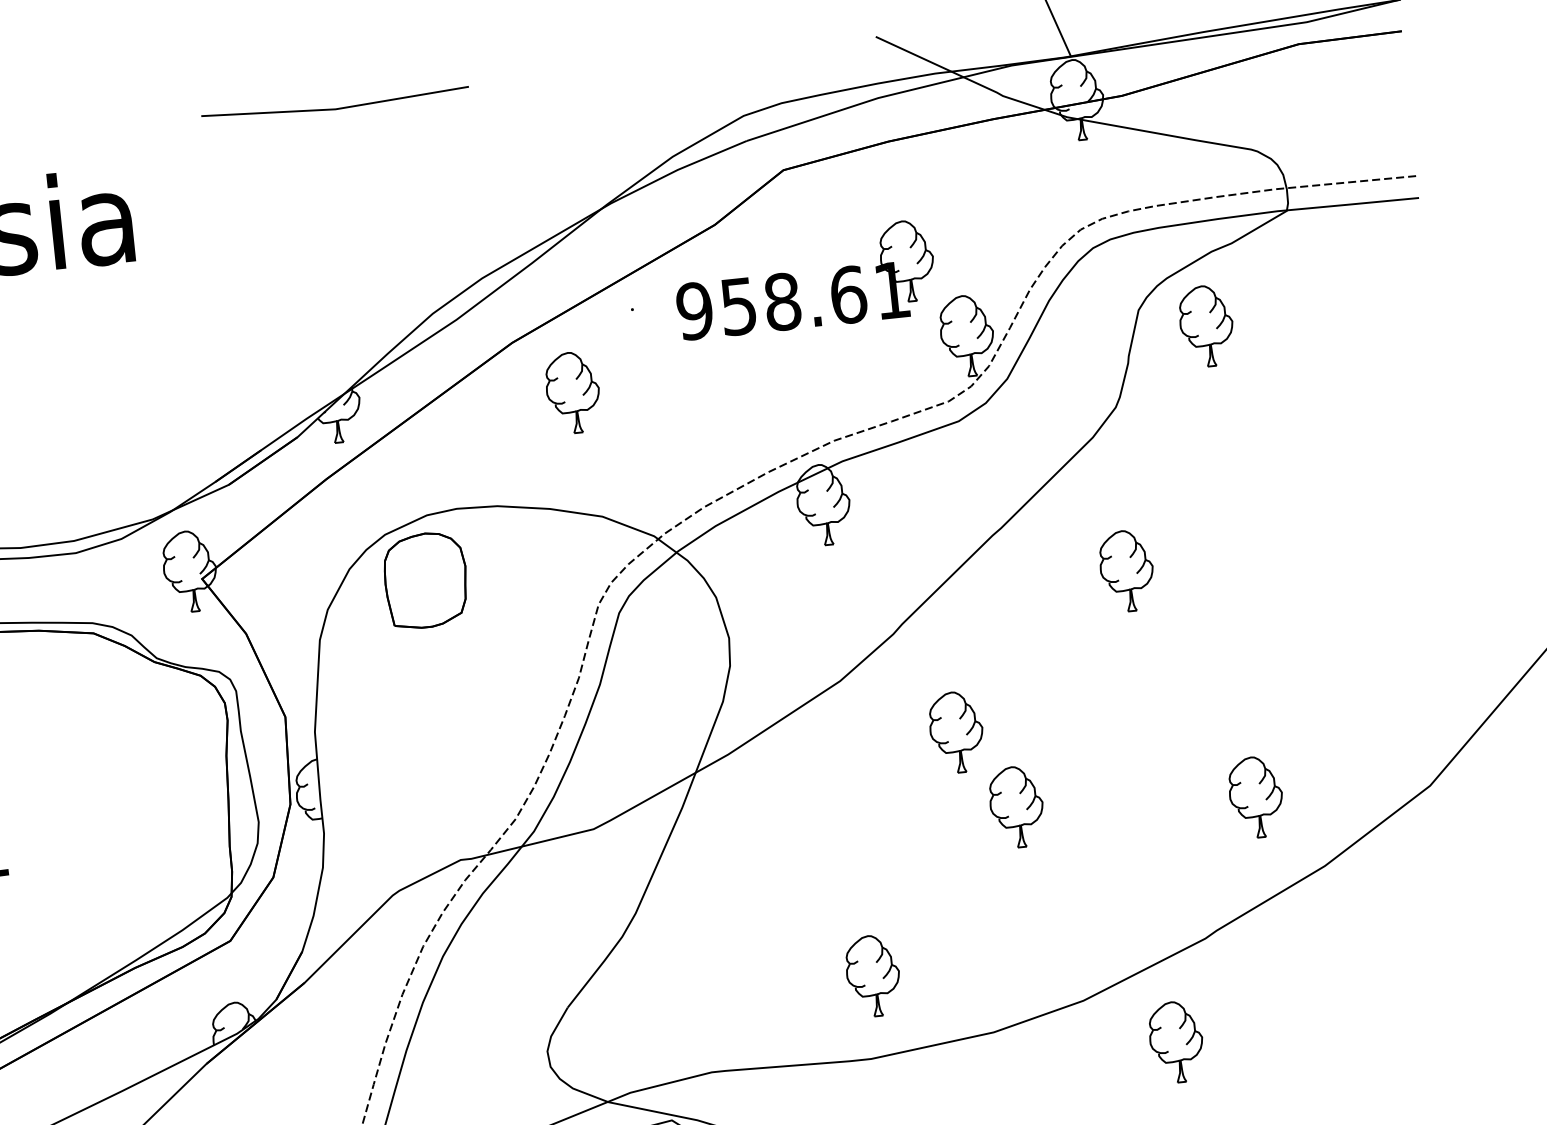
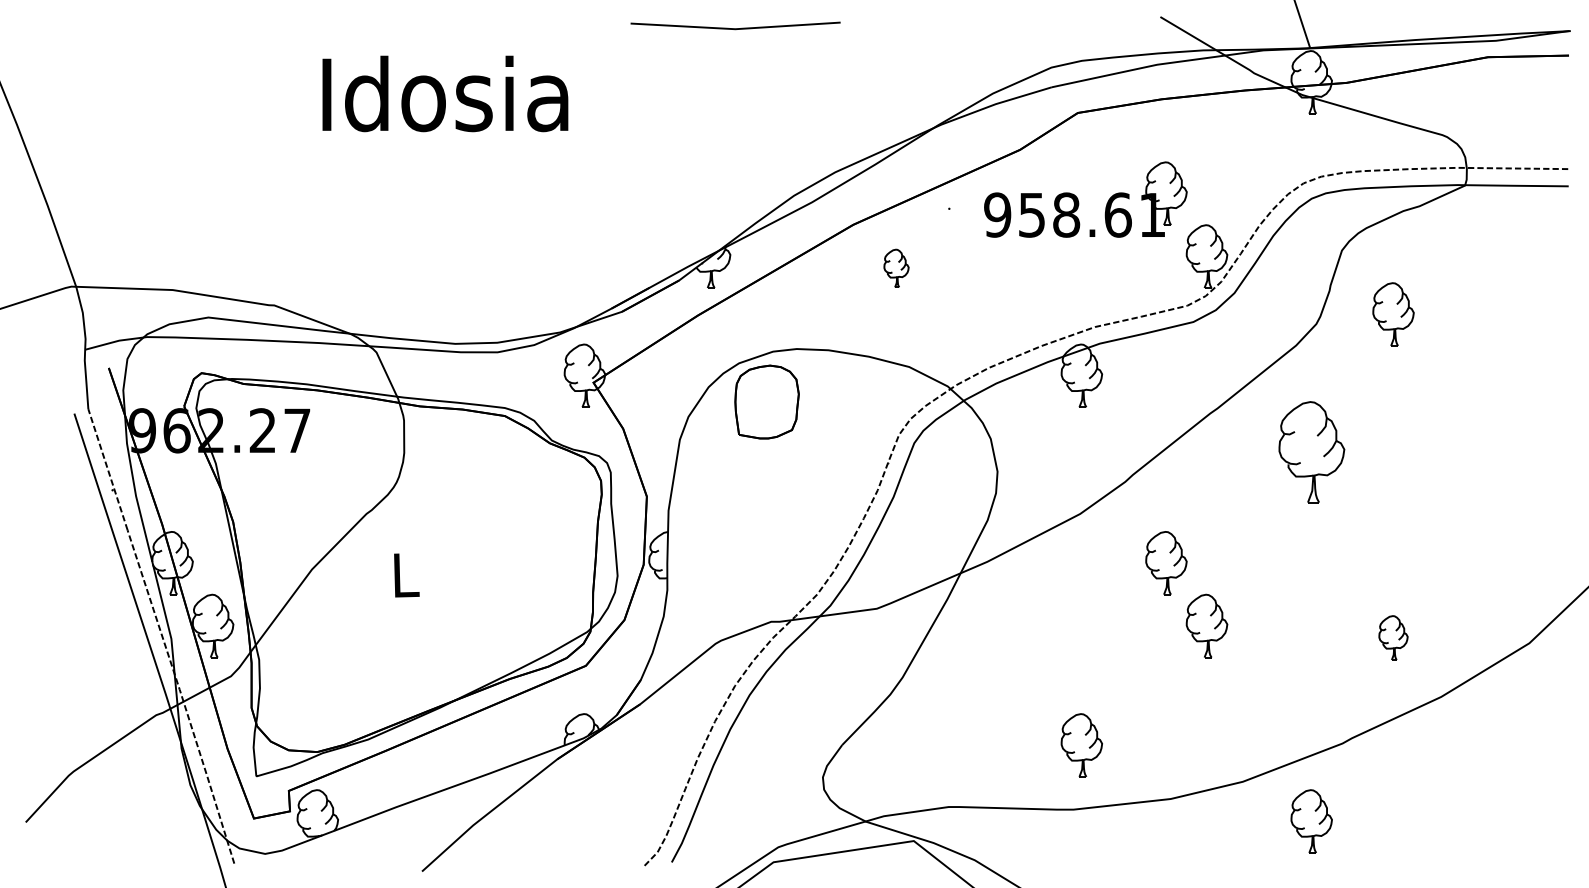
part: (1206, 326) -> (1393, 314), moved
part: (573, 392) -> (896, 268), size x0.6
part: (1126, 570) -> (1311, 451), size x1.6
part: (1256, 796) -> (1393, 637), size x0.7

